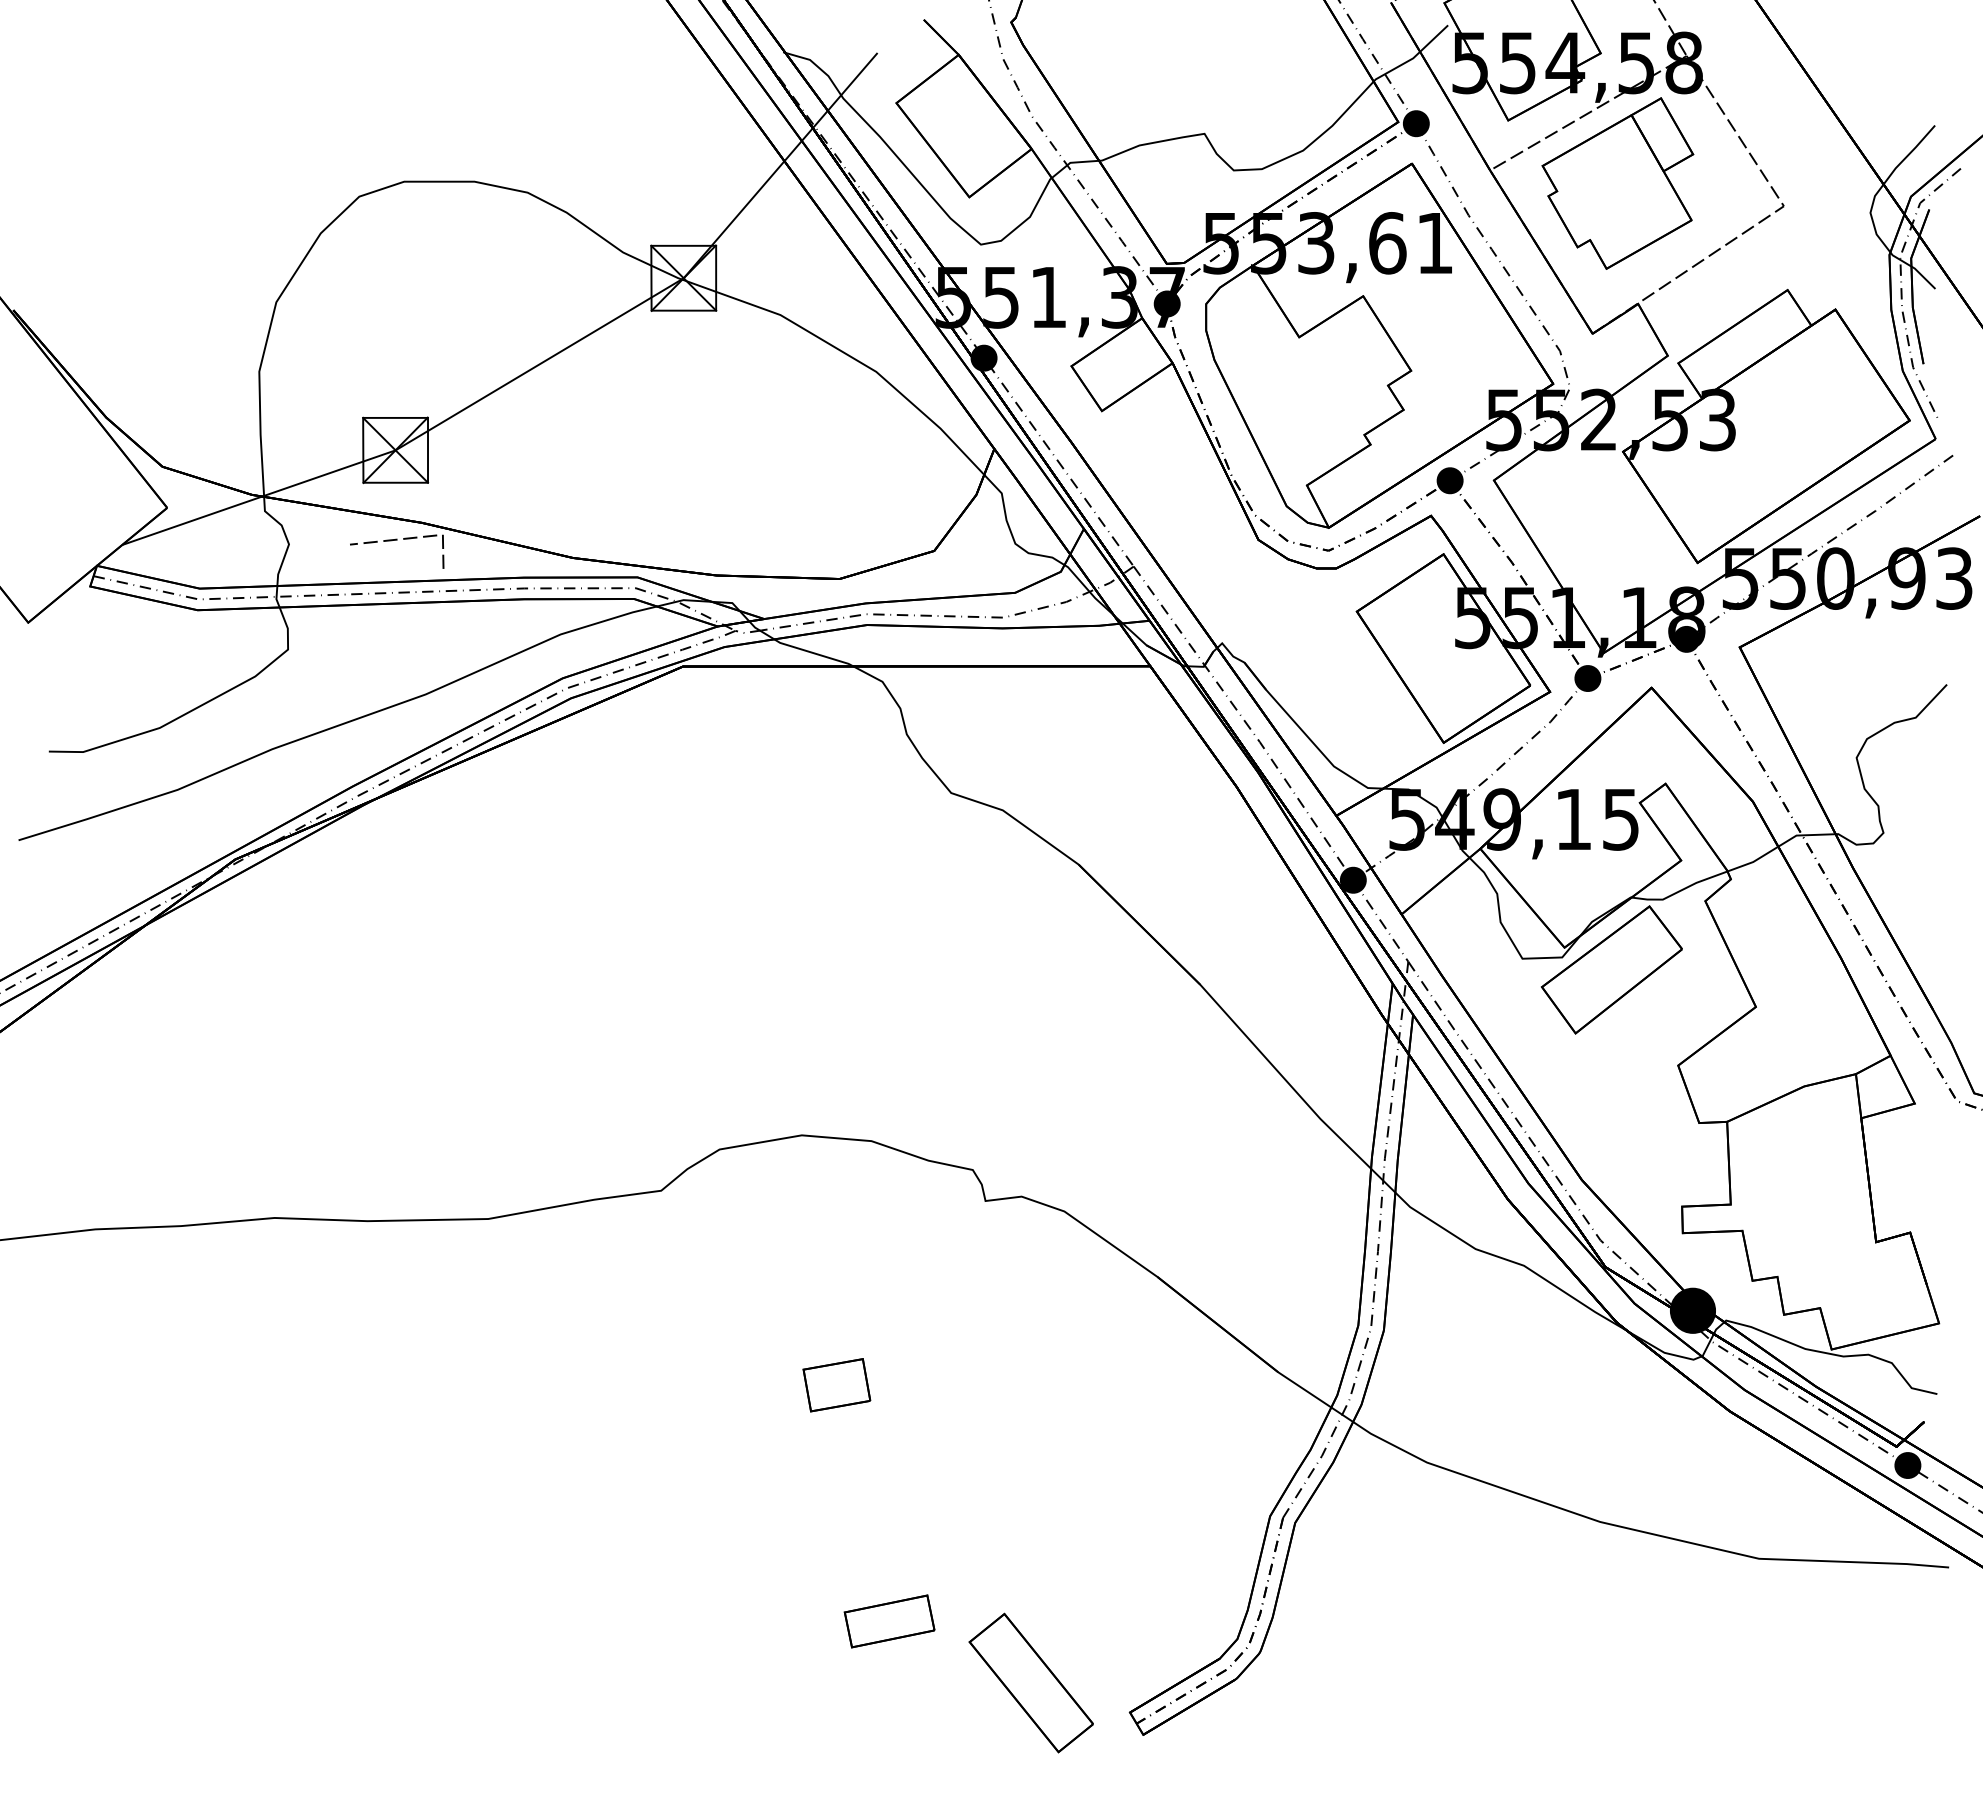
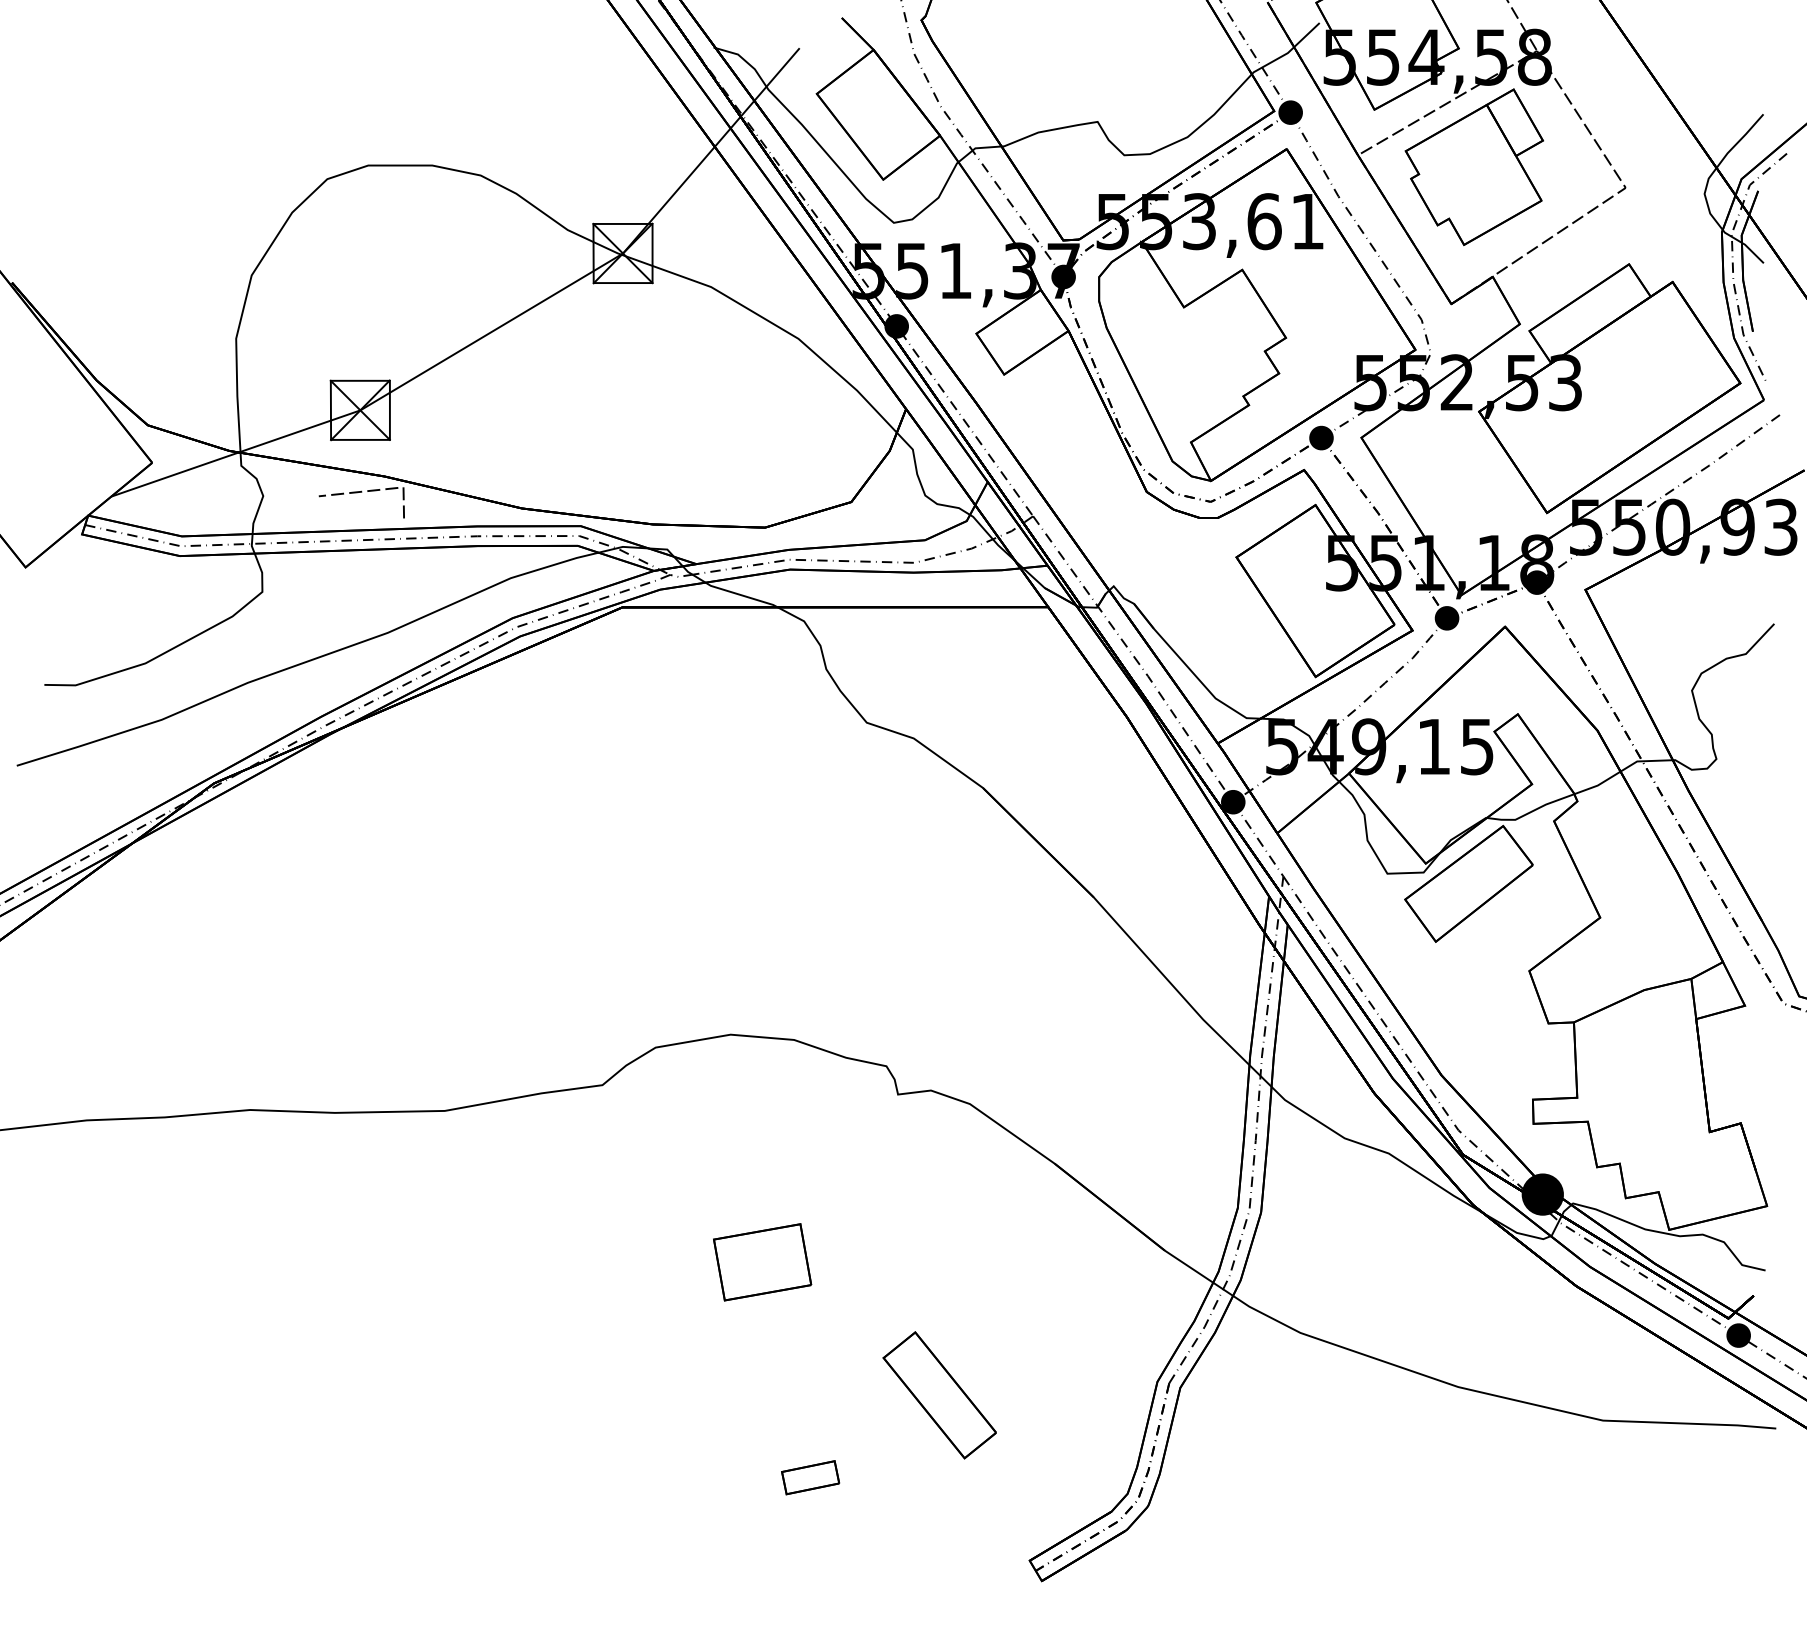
part: (836, 1385) -> (762, 1262), size x1.6
part: (889, 1621) -> (810, 1477), size x0.7
part: (1030, 1682) -> (939, 1394), moved

